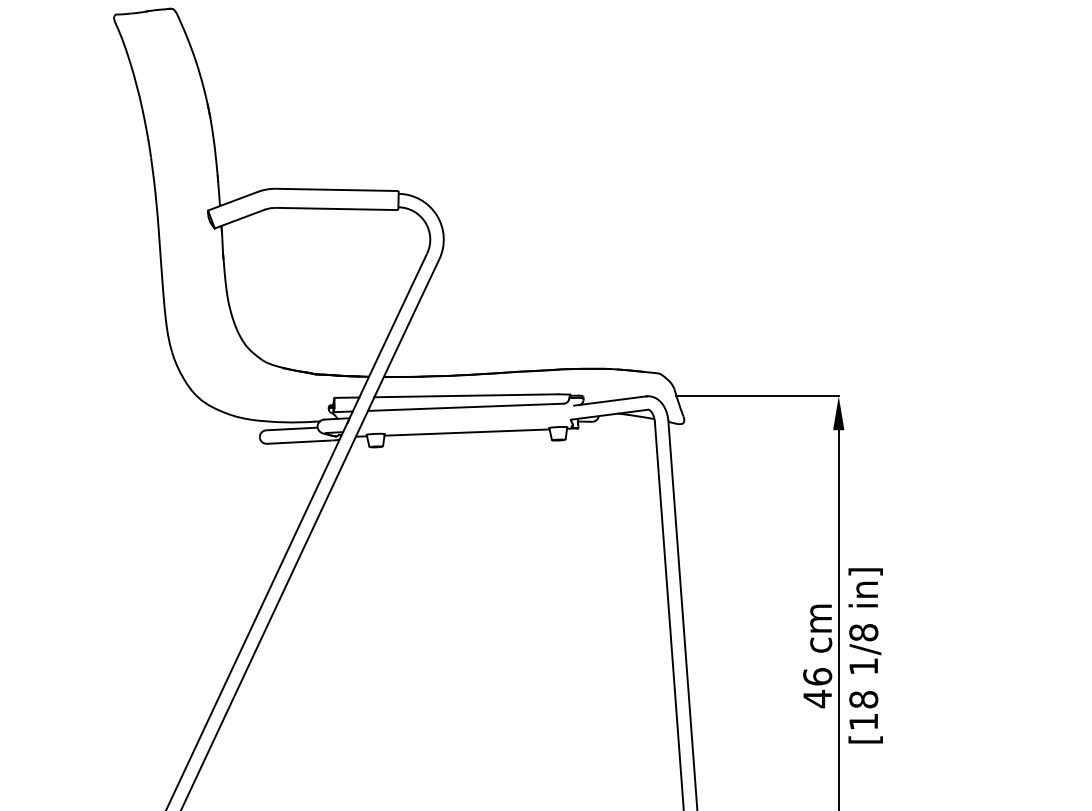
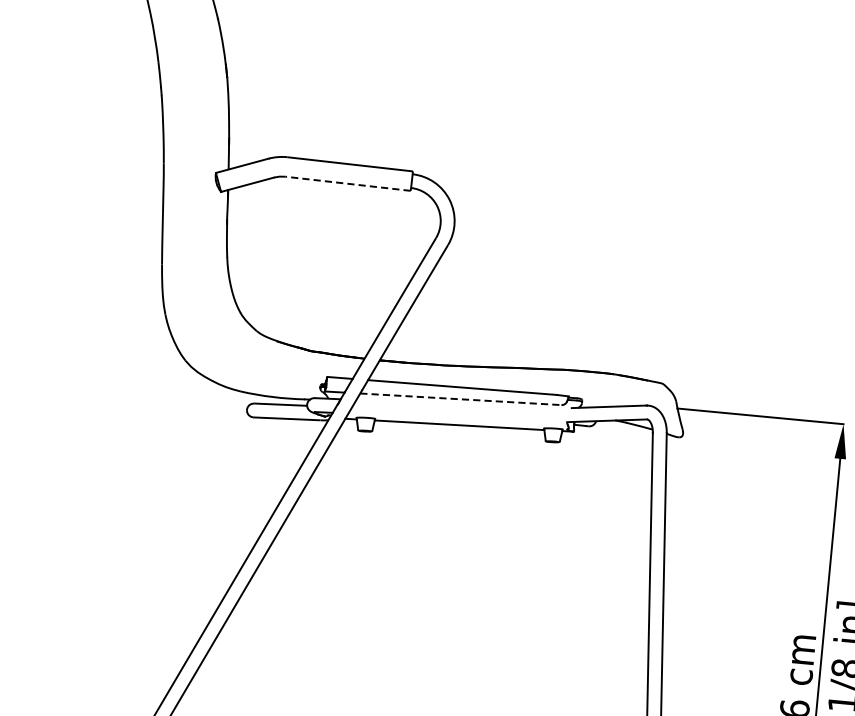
line: (336, 208) -> (347, 183), solid -> dashed
line: (465, 407) -> (460, 399), solid -> dashed

